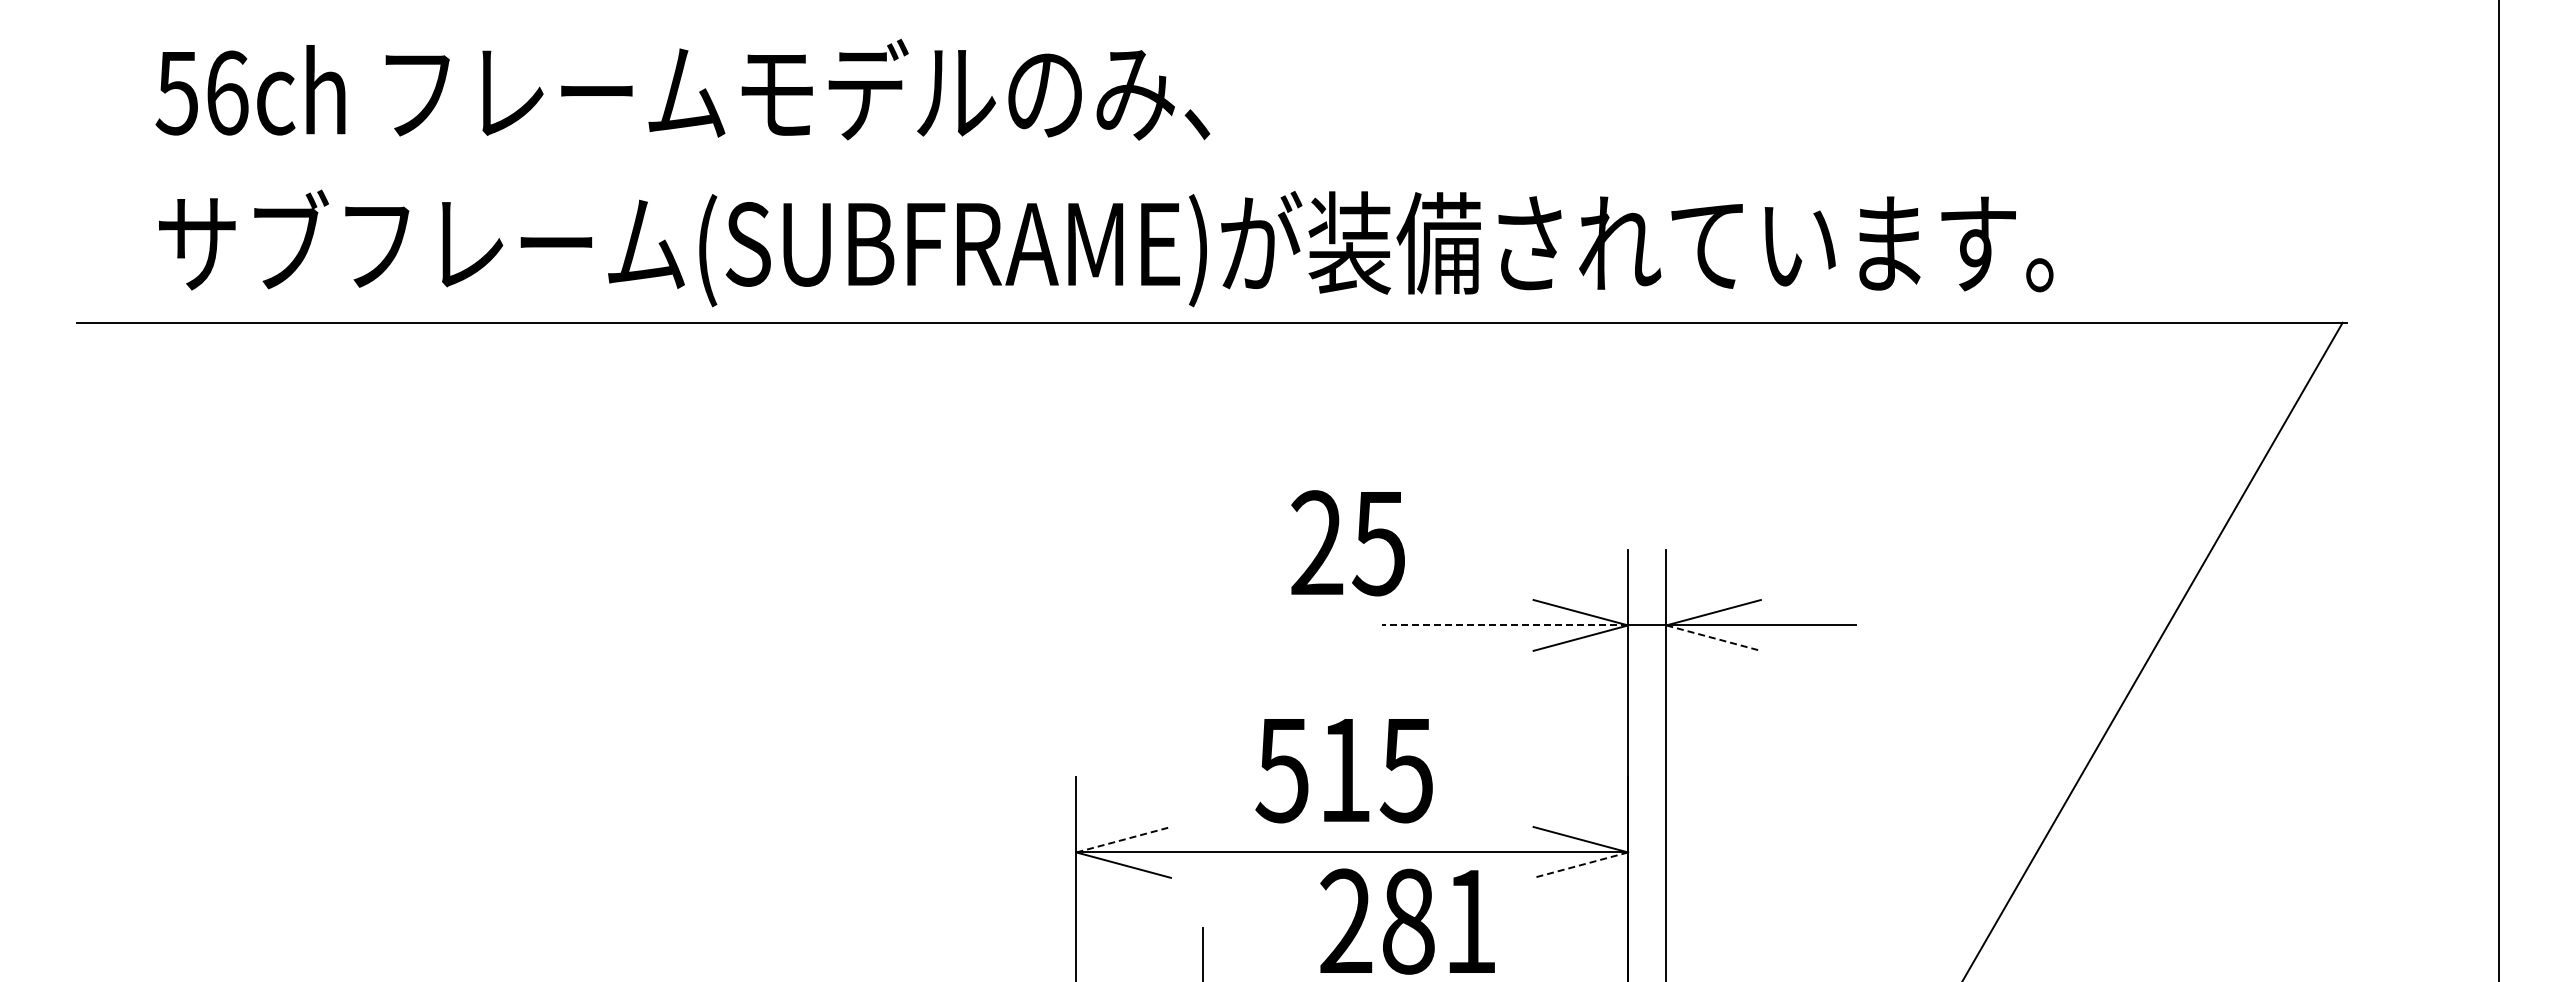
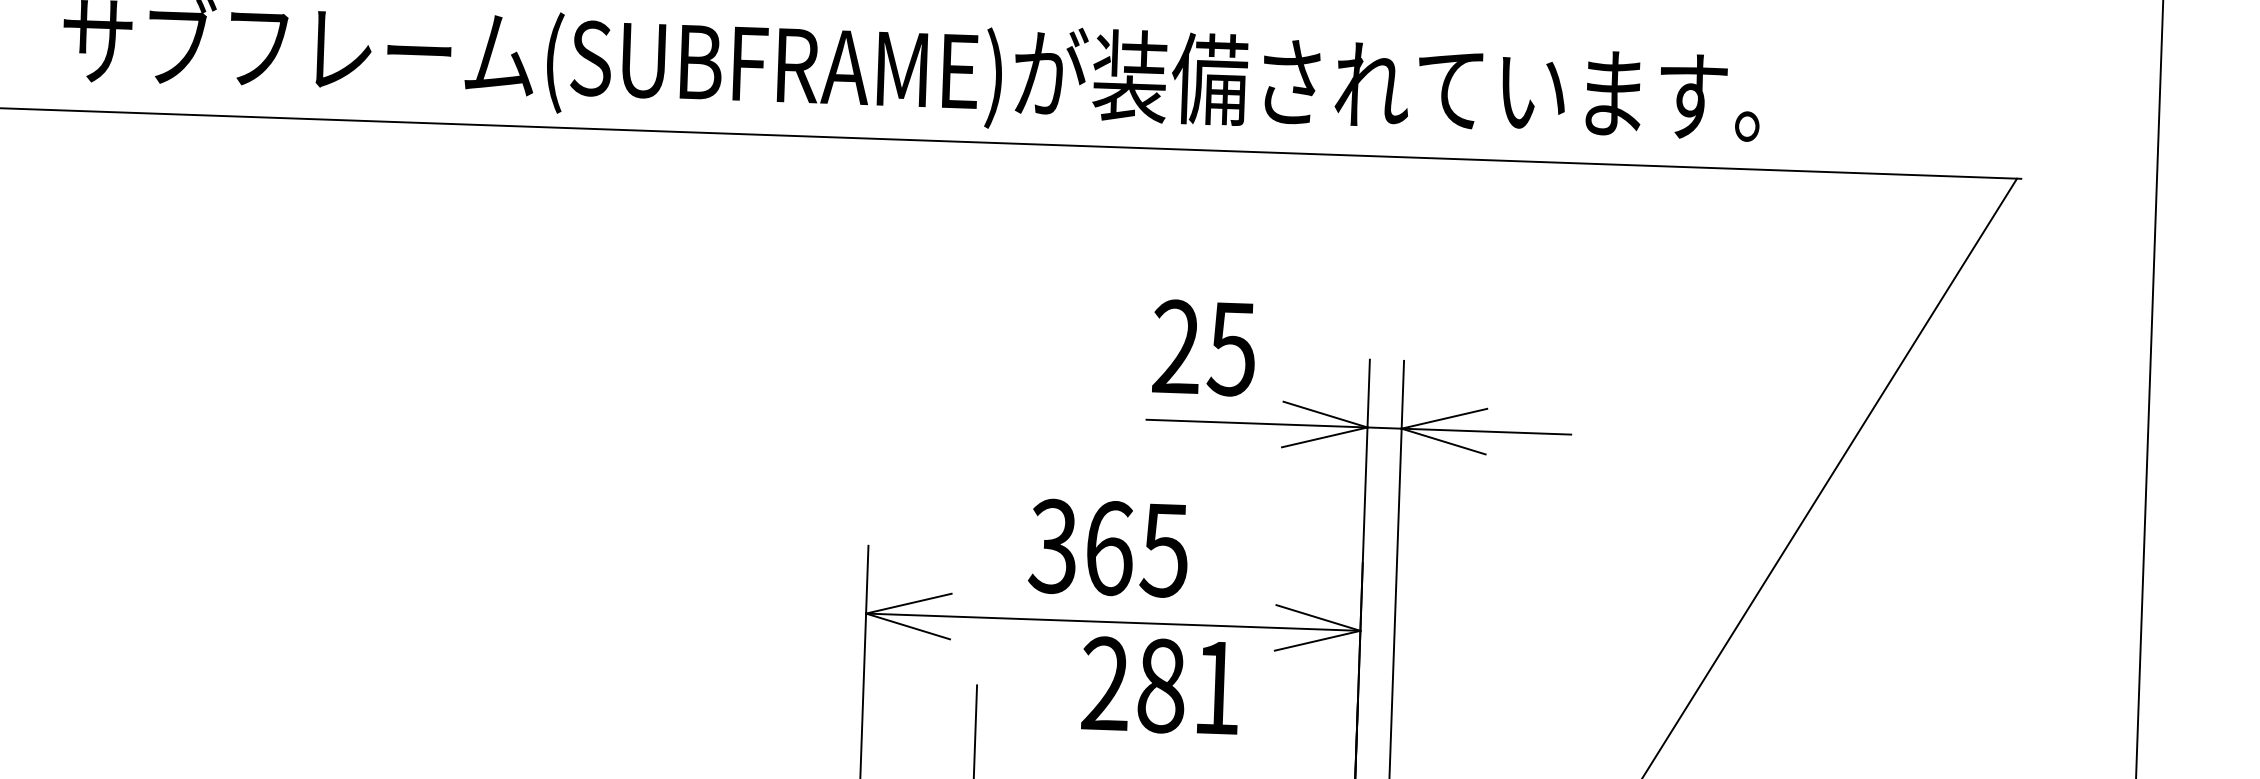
text: (1347, 543) -> (1203, 348), moved
line: (1504, 625) -> (1256, 423), dashed -> solid
line: (1713, 638) -> (1443, 441), dashed -> solid
text: (1313, 770) -> (1081, 547), 515 -> 365
line: (1123, 839) -> (908, 603), dashed -> solid
line: (1580, 865) -> (1317, 641), dashed -> solid

